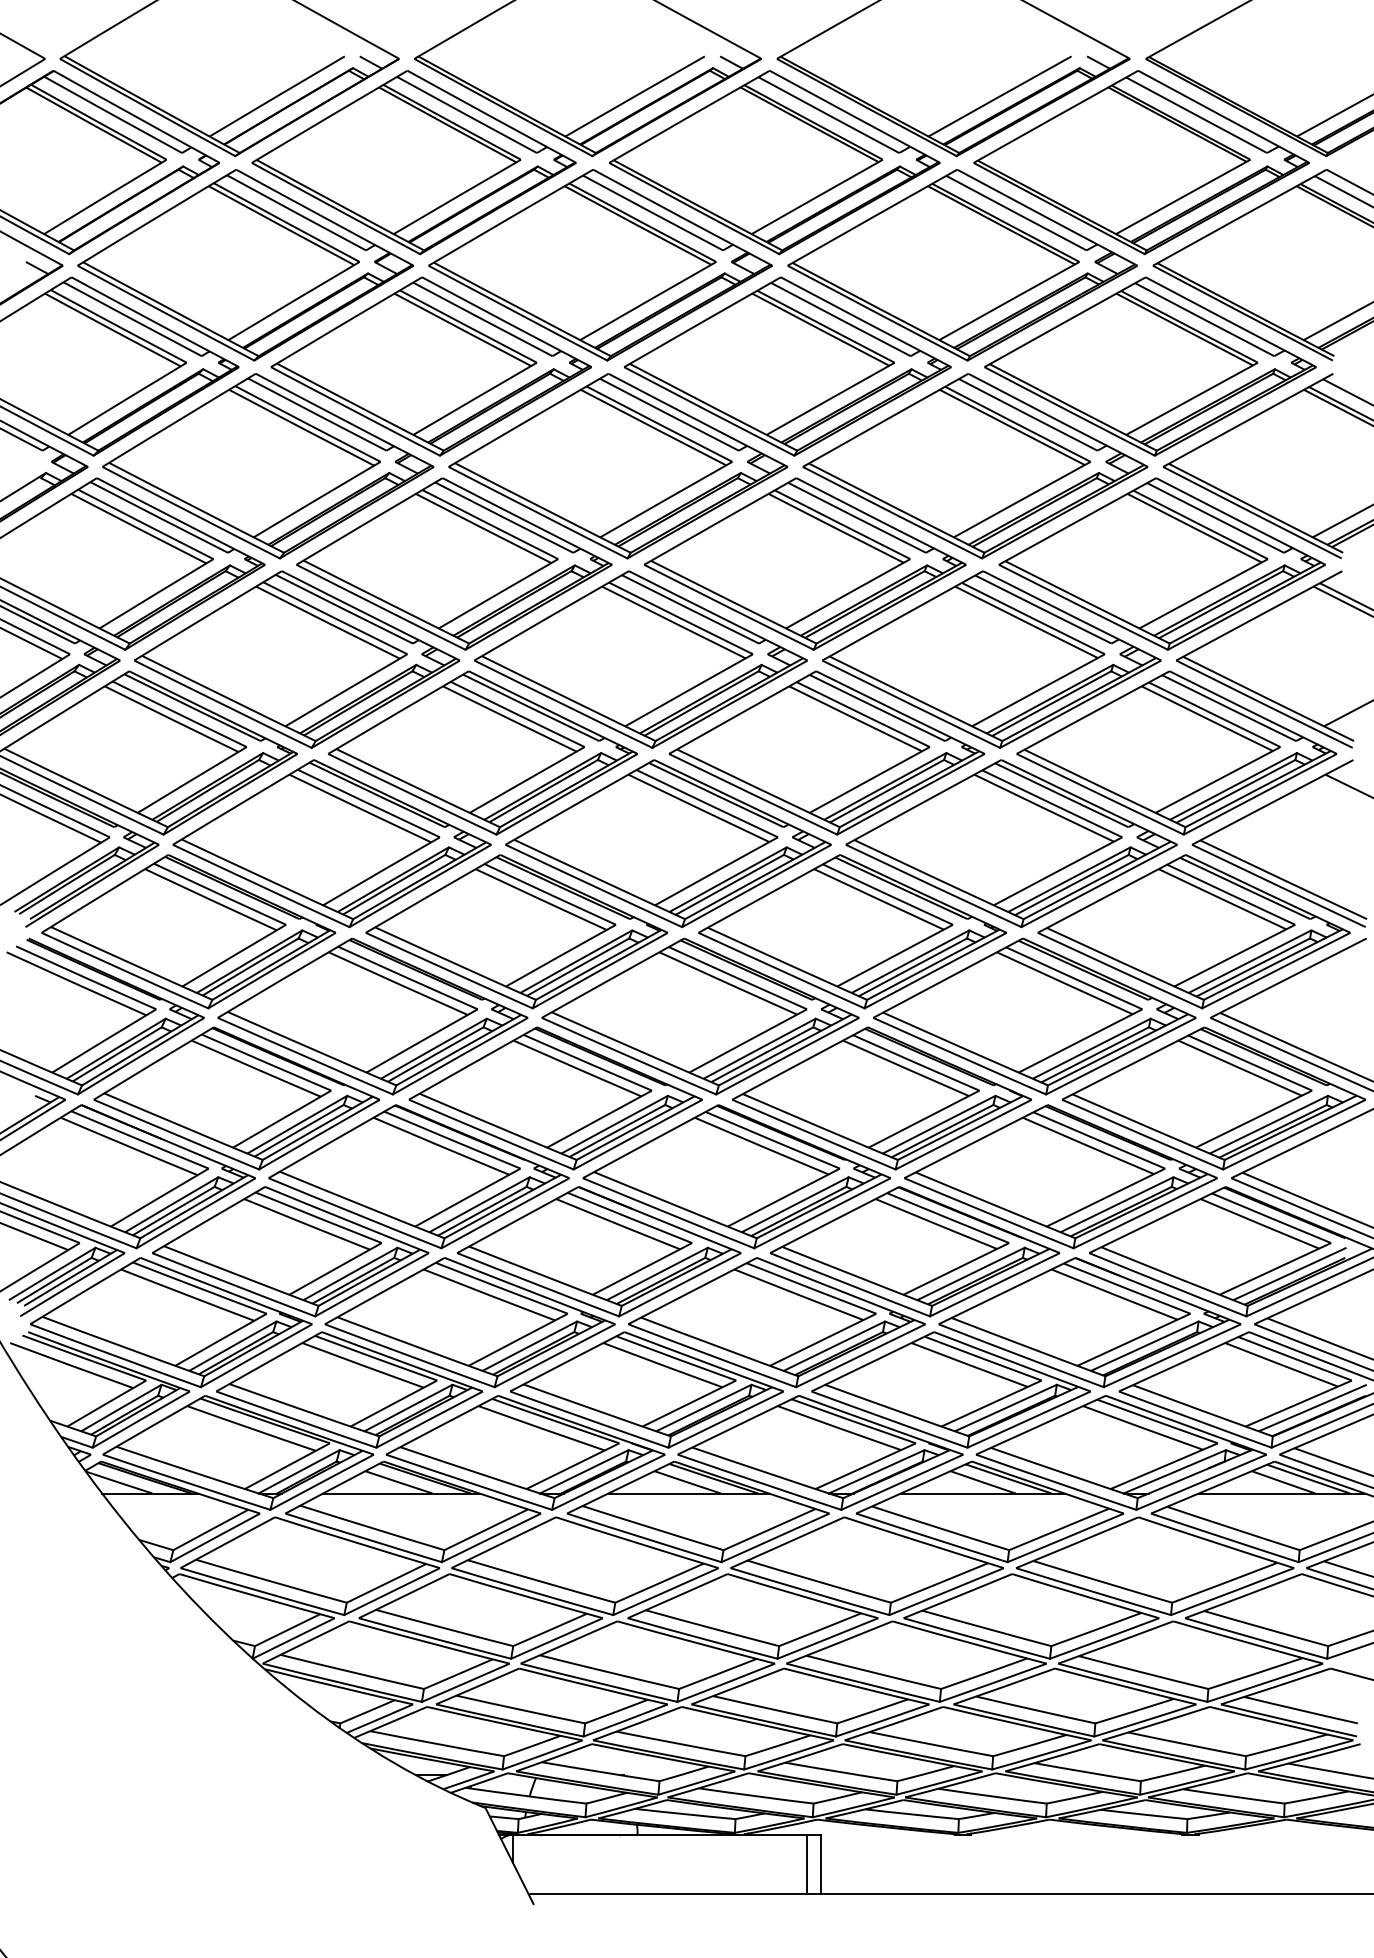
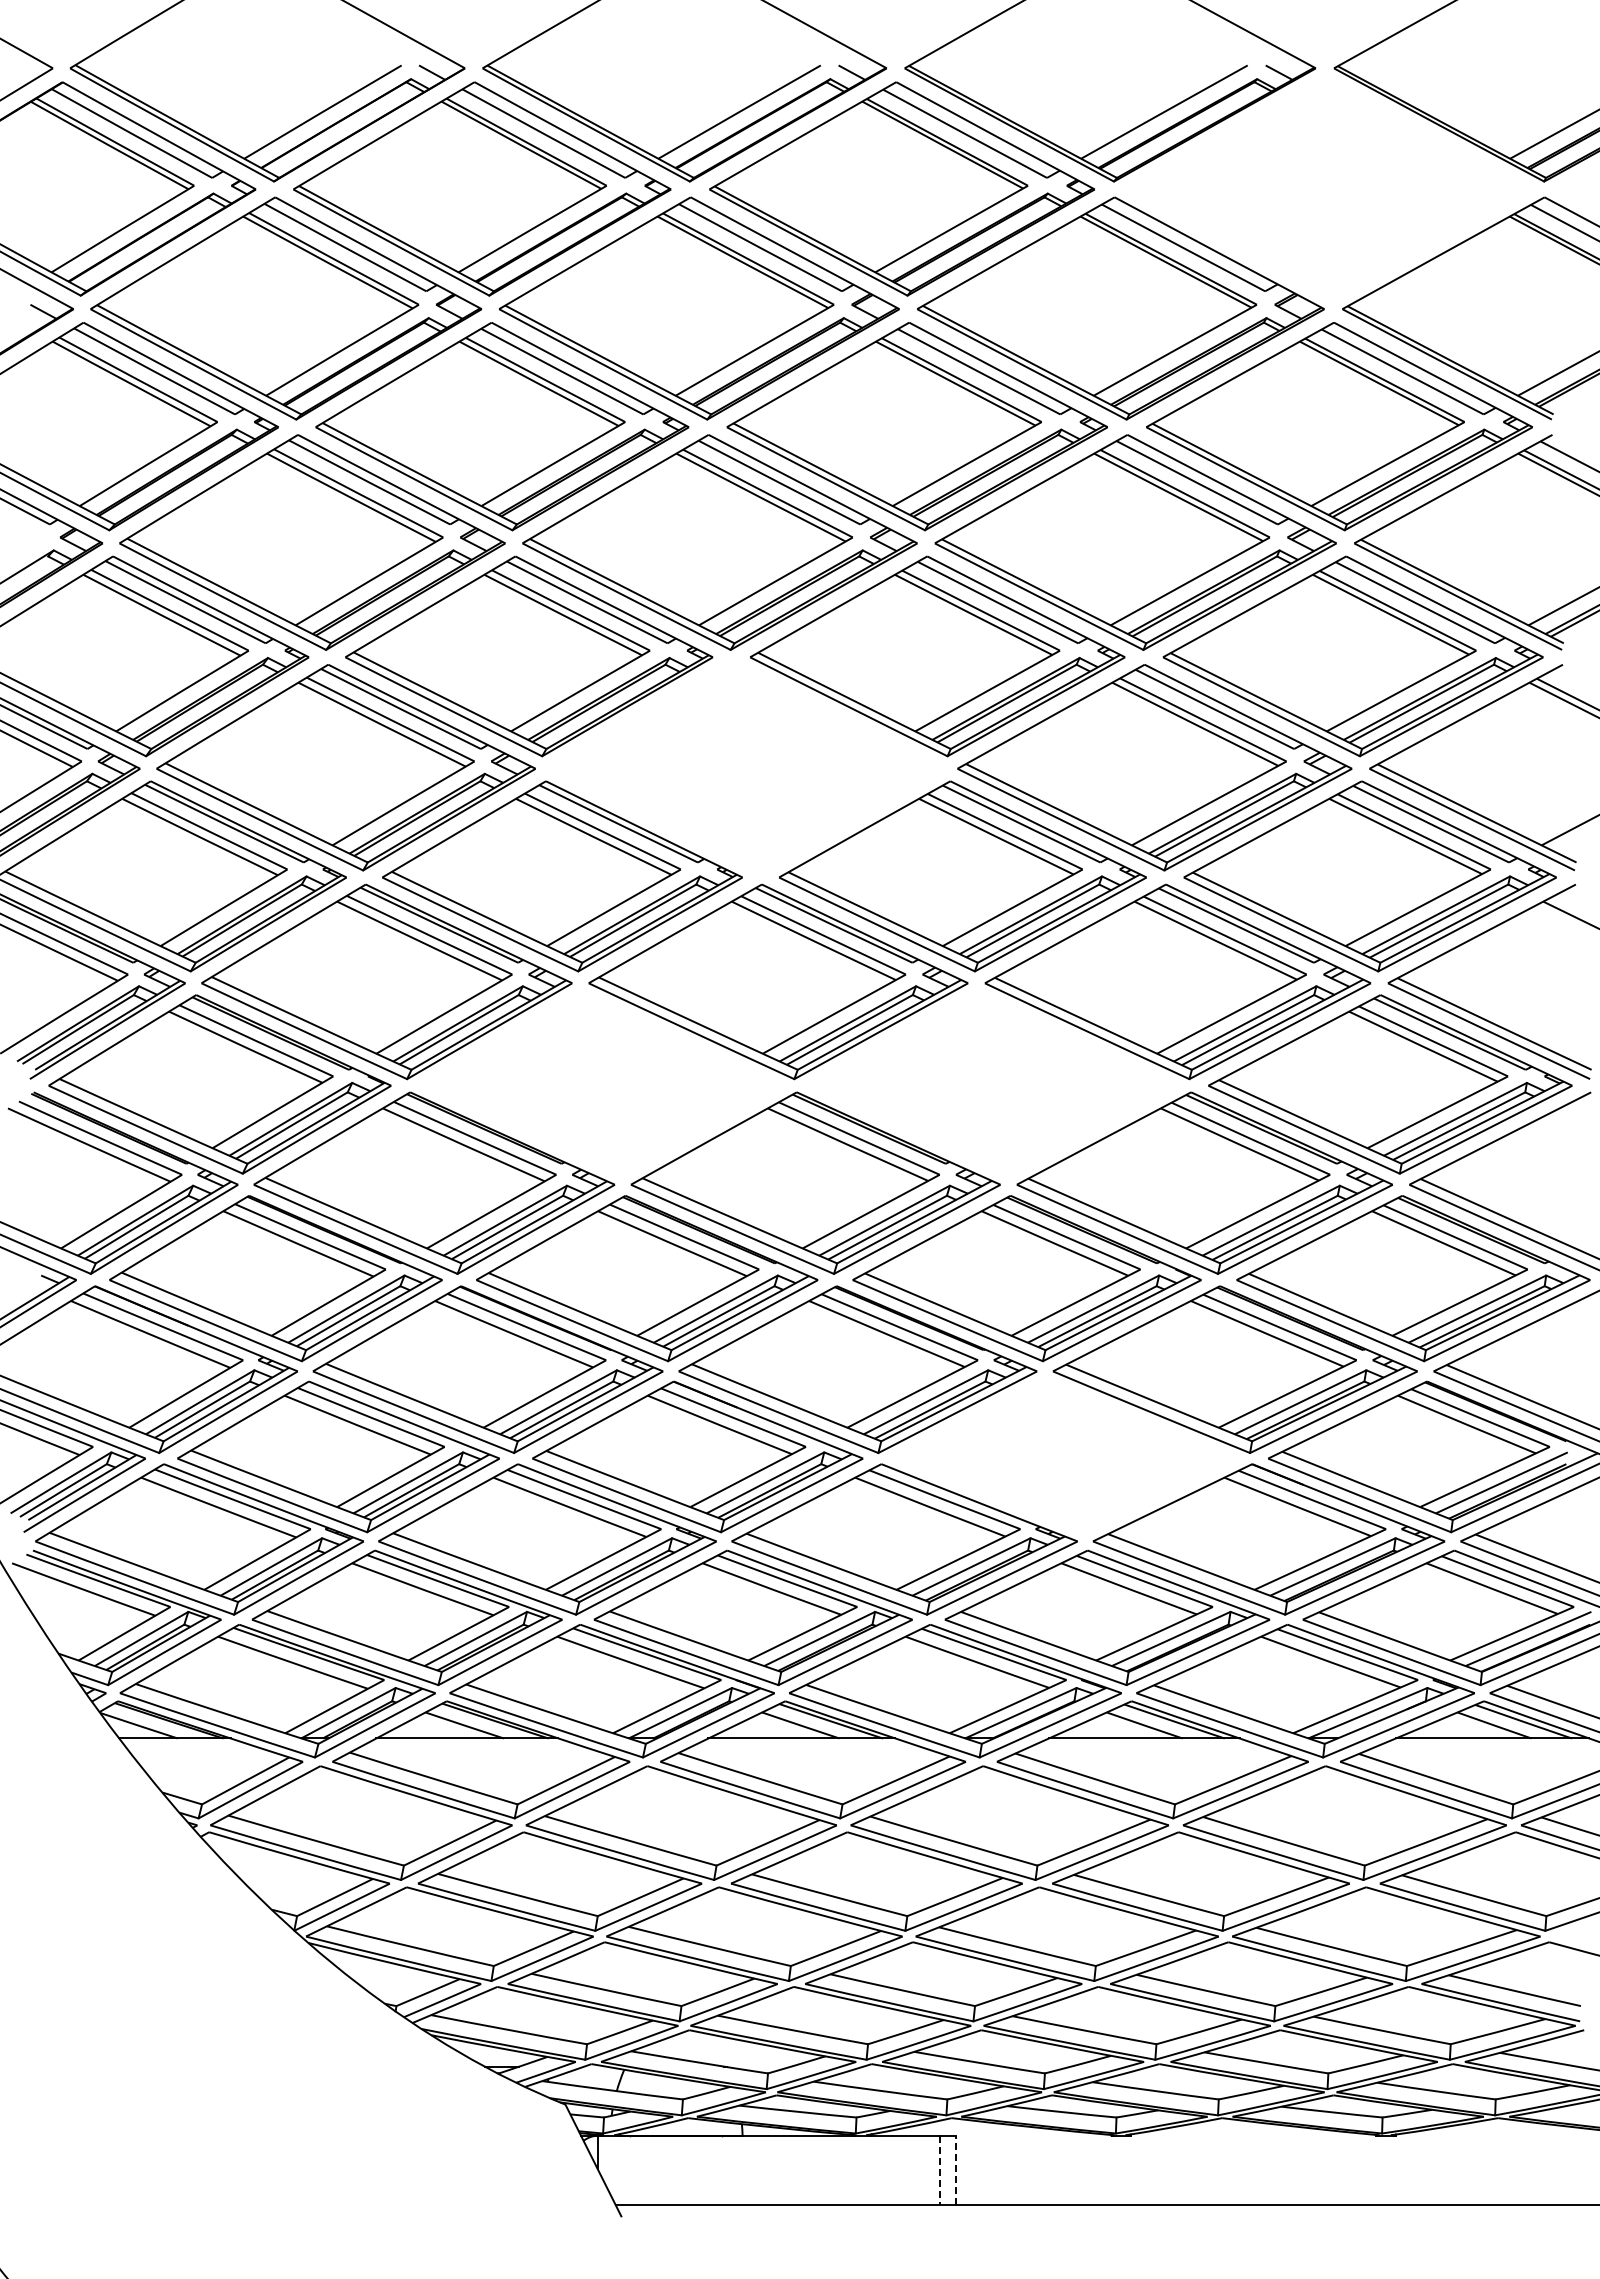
part: (1140, 162) -> (1328, 188), removed
part: (641, 659) -> (746, 767), removed
part: (516, 931) -> (601, 1084), removed
part: (852, 931) -> (992, 1084), removed
part: (915, 1251) -> (1065, 1456), removed
line: (807, 1864) -> (940, 2170), solid -> dashed
line: (820, 1864) -> (955, 2170), solid -> dashed

